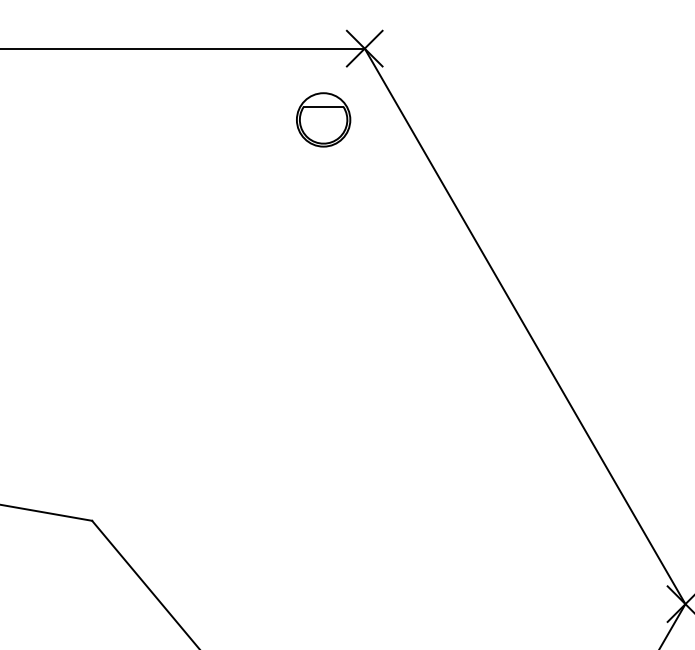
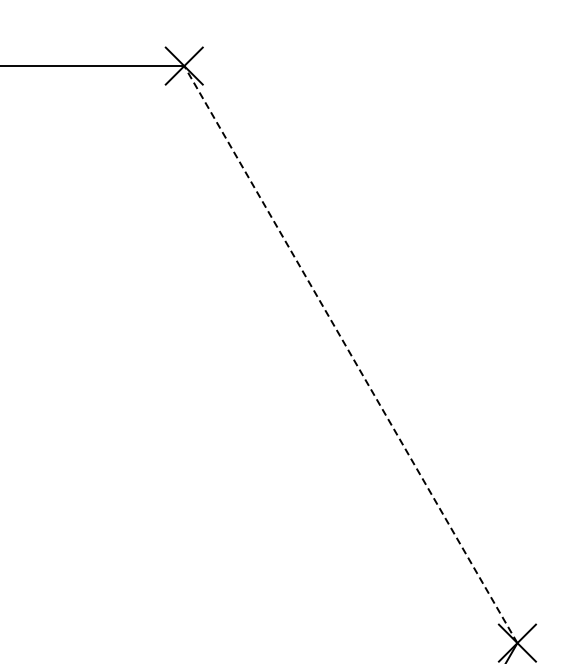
part: (323, 119) -> (141, 139), removed
line: (525, 326) -> (351, 354), solid -> dashed

